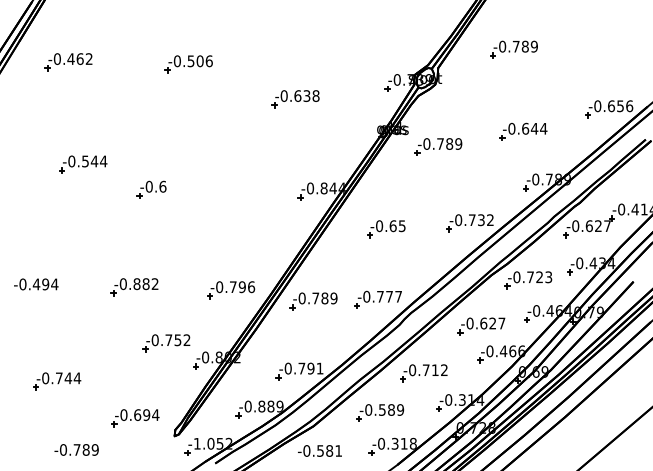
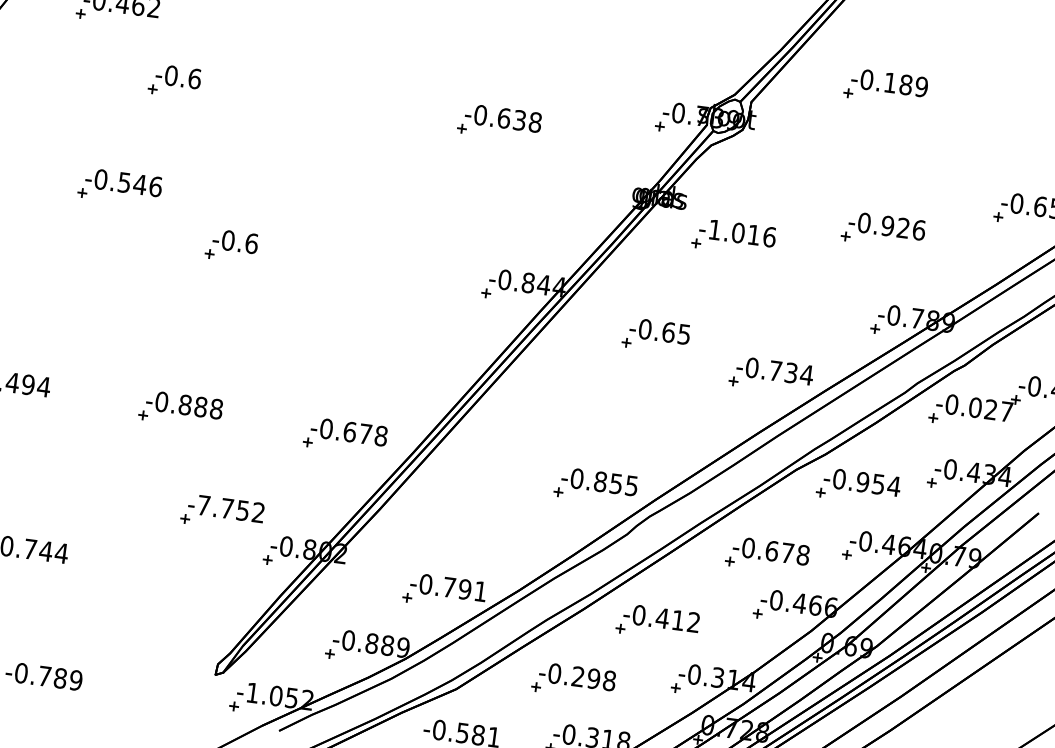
text: (515, 46) -> (889, 82), -0.789 -> -0.189
part: (188, 64) -> (323, 39), removed
part: (106, 99) -> (174, 80), added
text: (534, 128) -> (903, 227), -0.644 -> -0.926
text: (442, 143) -> (741, 232), -0.789 -> -1.016
text: (103, 161) -> (155, 186), -0.544 -> -0.546
text: (490, 219) -> (807, 373), -0.732 -> -0.734
text: (589, 225) -> (975, 406), -0.627 -> -0.027
part: (386, 229) -> (656, 336), moved
text: (539, 277) -> (878, 484), -0.723 -> -0.954
text: (154, 284) -> (215, 409), -0.882 -> -0.888
text: (242, 287) -> (365, 434), -0.796 -> -0.678
text: (389, 296) -> (616, 483), -0.777 -> -0.855
part: (313, 301) -> (484, 474), removed
text: (497, 323) -> (795, 554), -0.627 -> -0.678
text: (154, 340) -> (202, 505), -0.752 -> -7.752
text: (425, 369) -> (661, 616), -0.712 -> -0.412
text: (391, 409) -> (594, 677), -0.589 -> -0.298
part: (135, 418) -> (152, 635), removed

